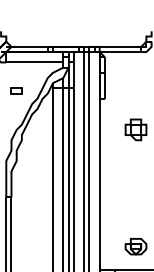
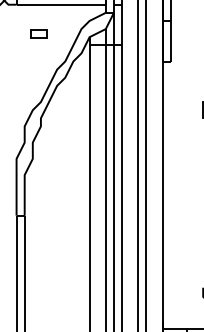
part: (16, 90) -> (38, 32), moved

